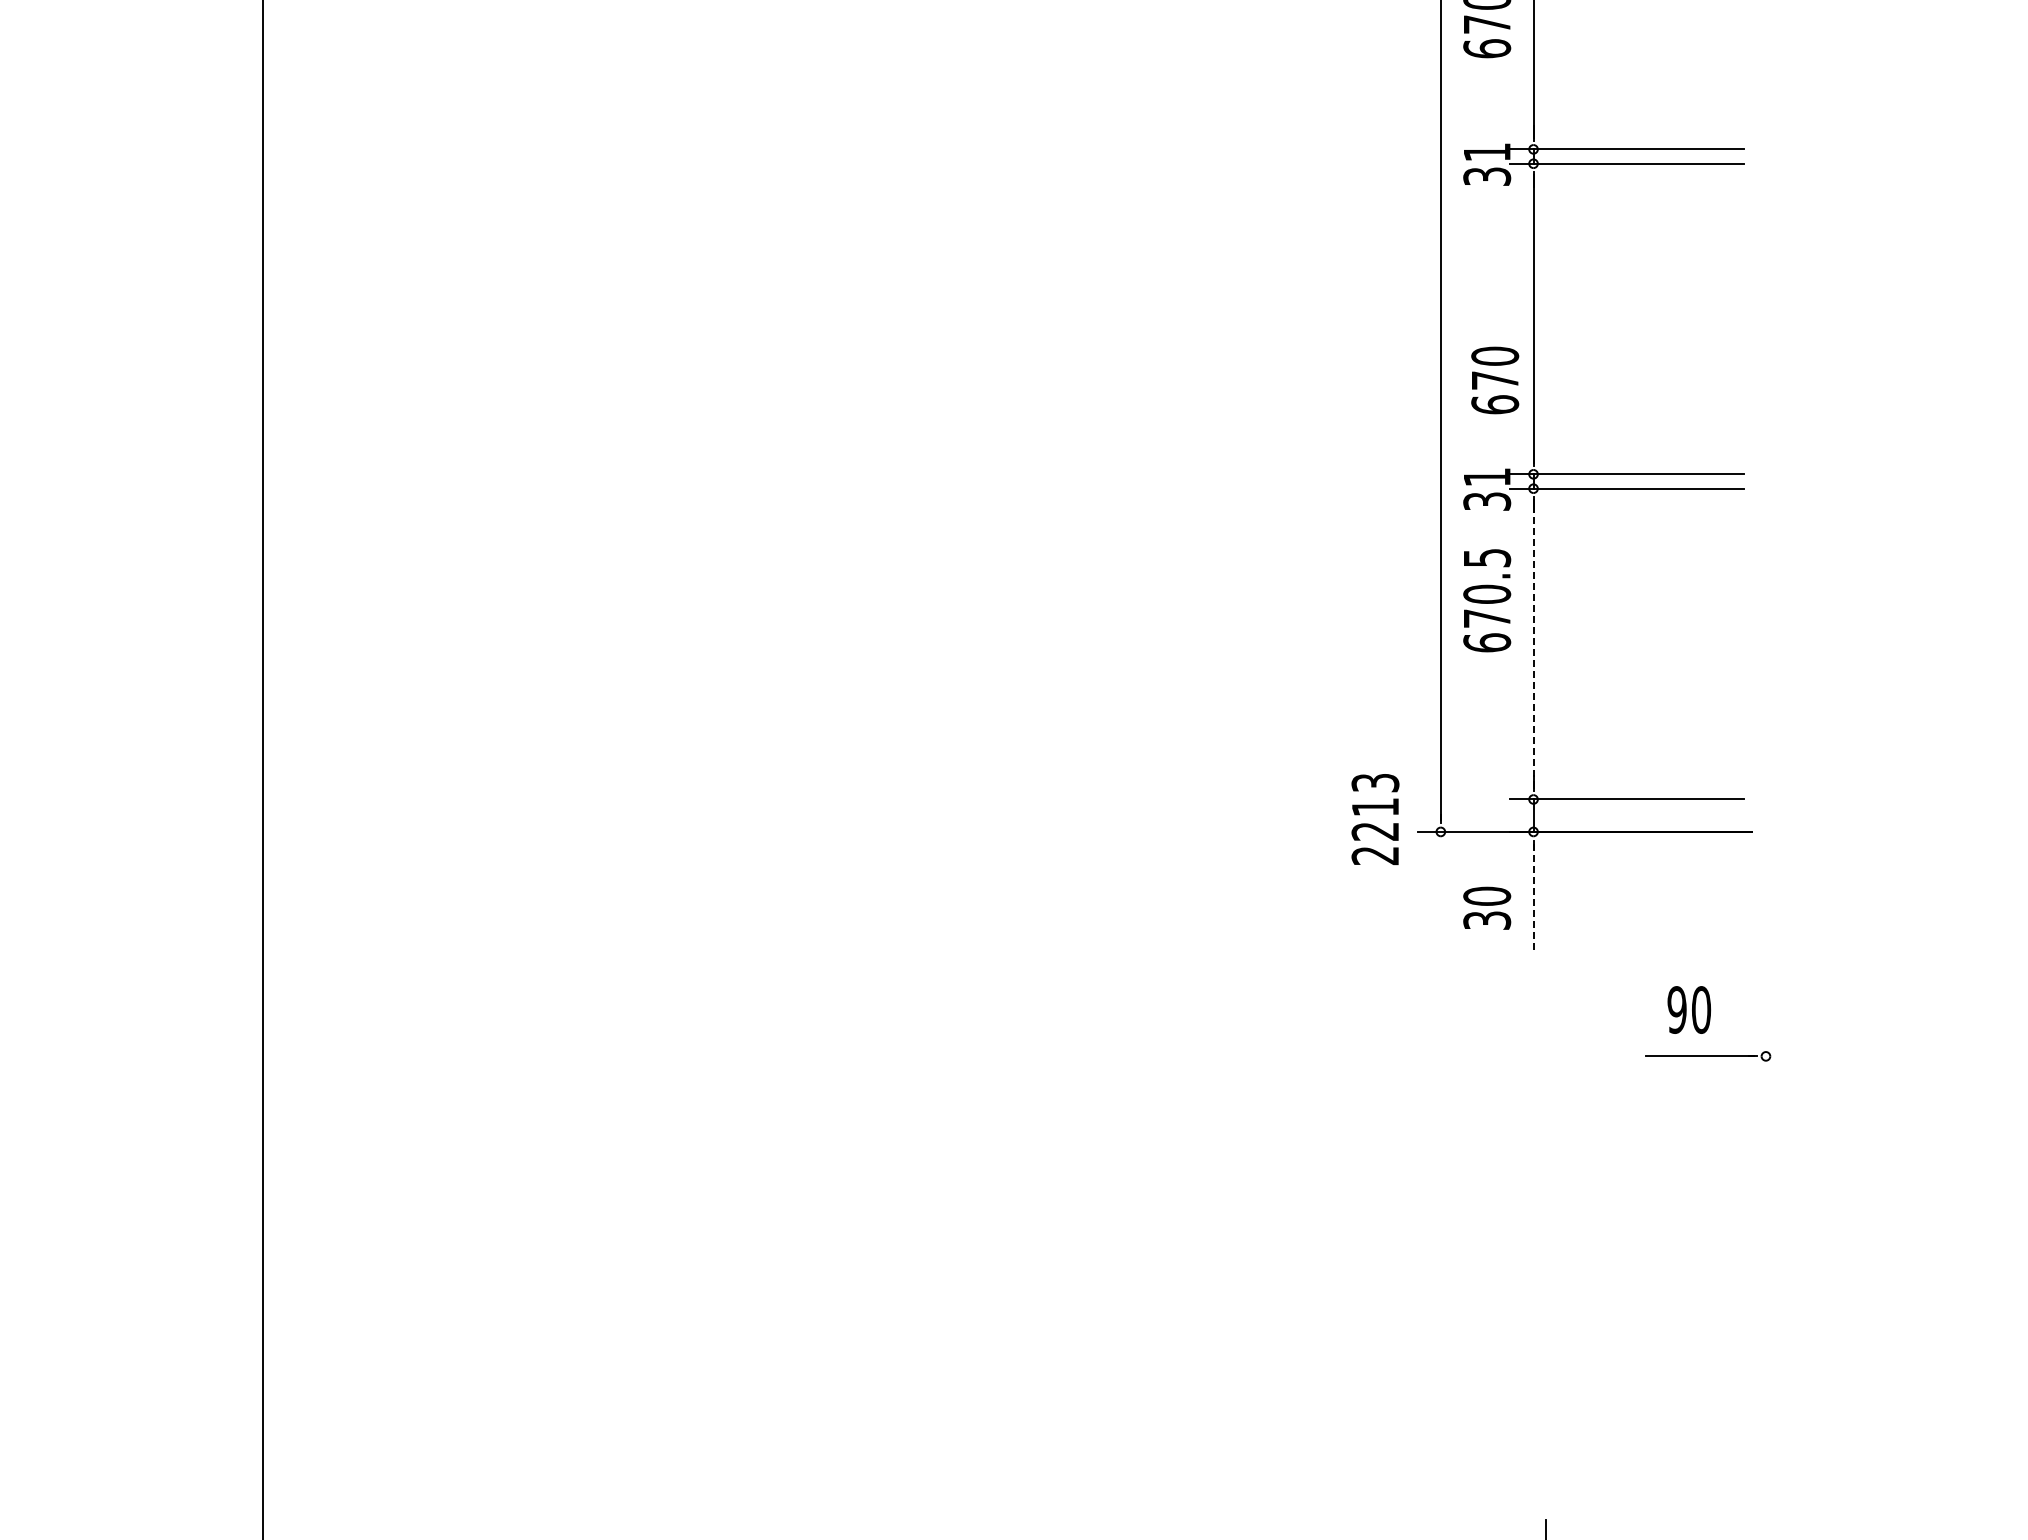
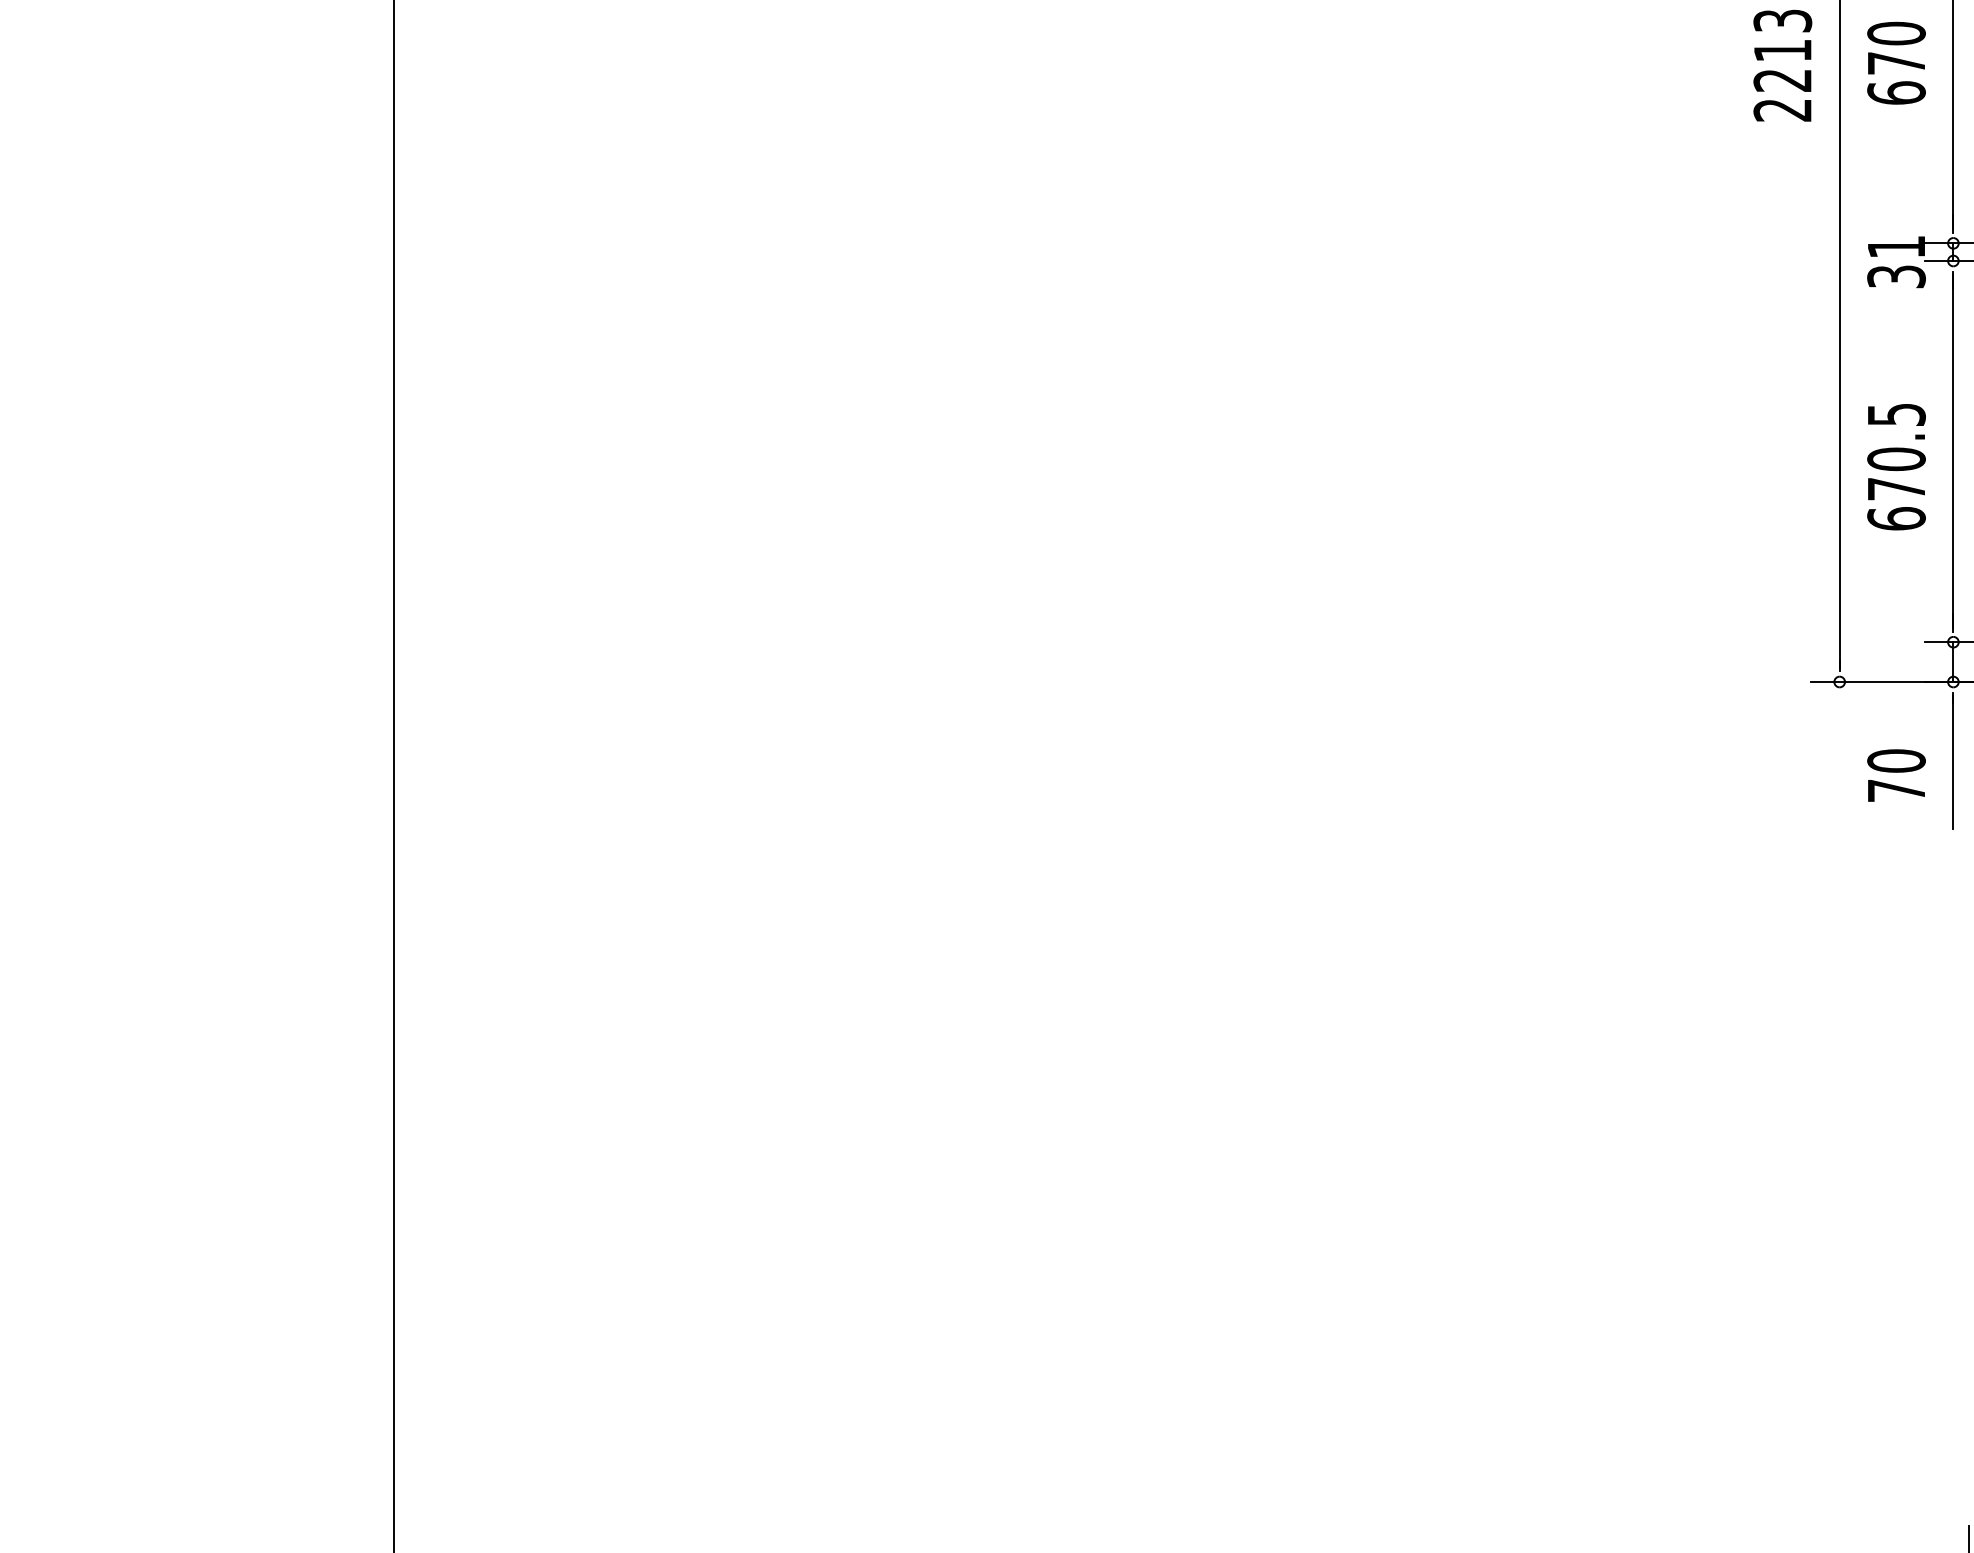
text: (1495, 380) -> (1896, 63), moved
text: (1487, 600) -> (1896, 466), moved
line: (1533, 644) -> (1953, 452), dashed -> solid
text: (1375, 819) -> (1782, 65), moved
line: (1533, 898) -> (1953, 763), dashed -> solid
text: (1487, 920) -> (1896, 790), 30 -> 70

